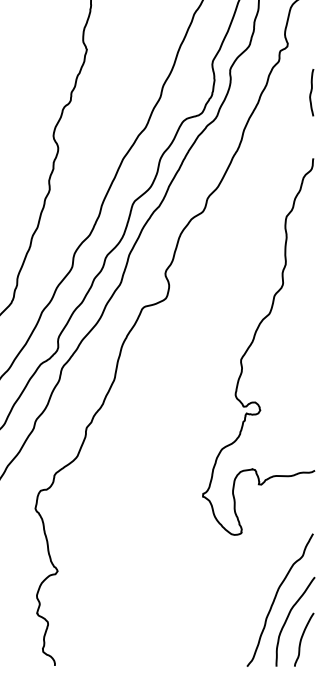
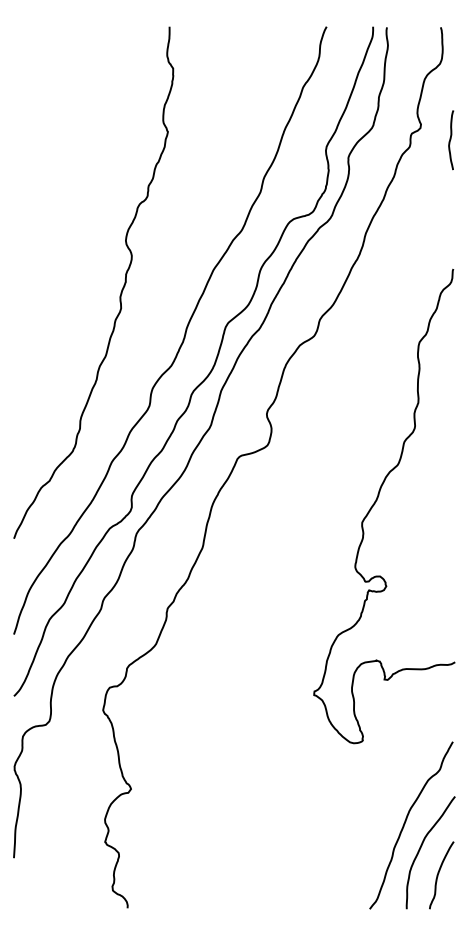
curve: (312, 92) -> (451, 139), moved

